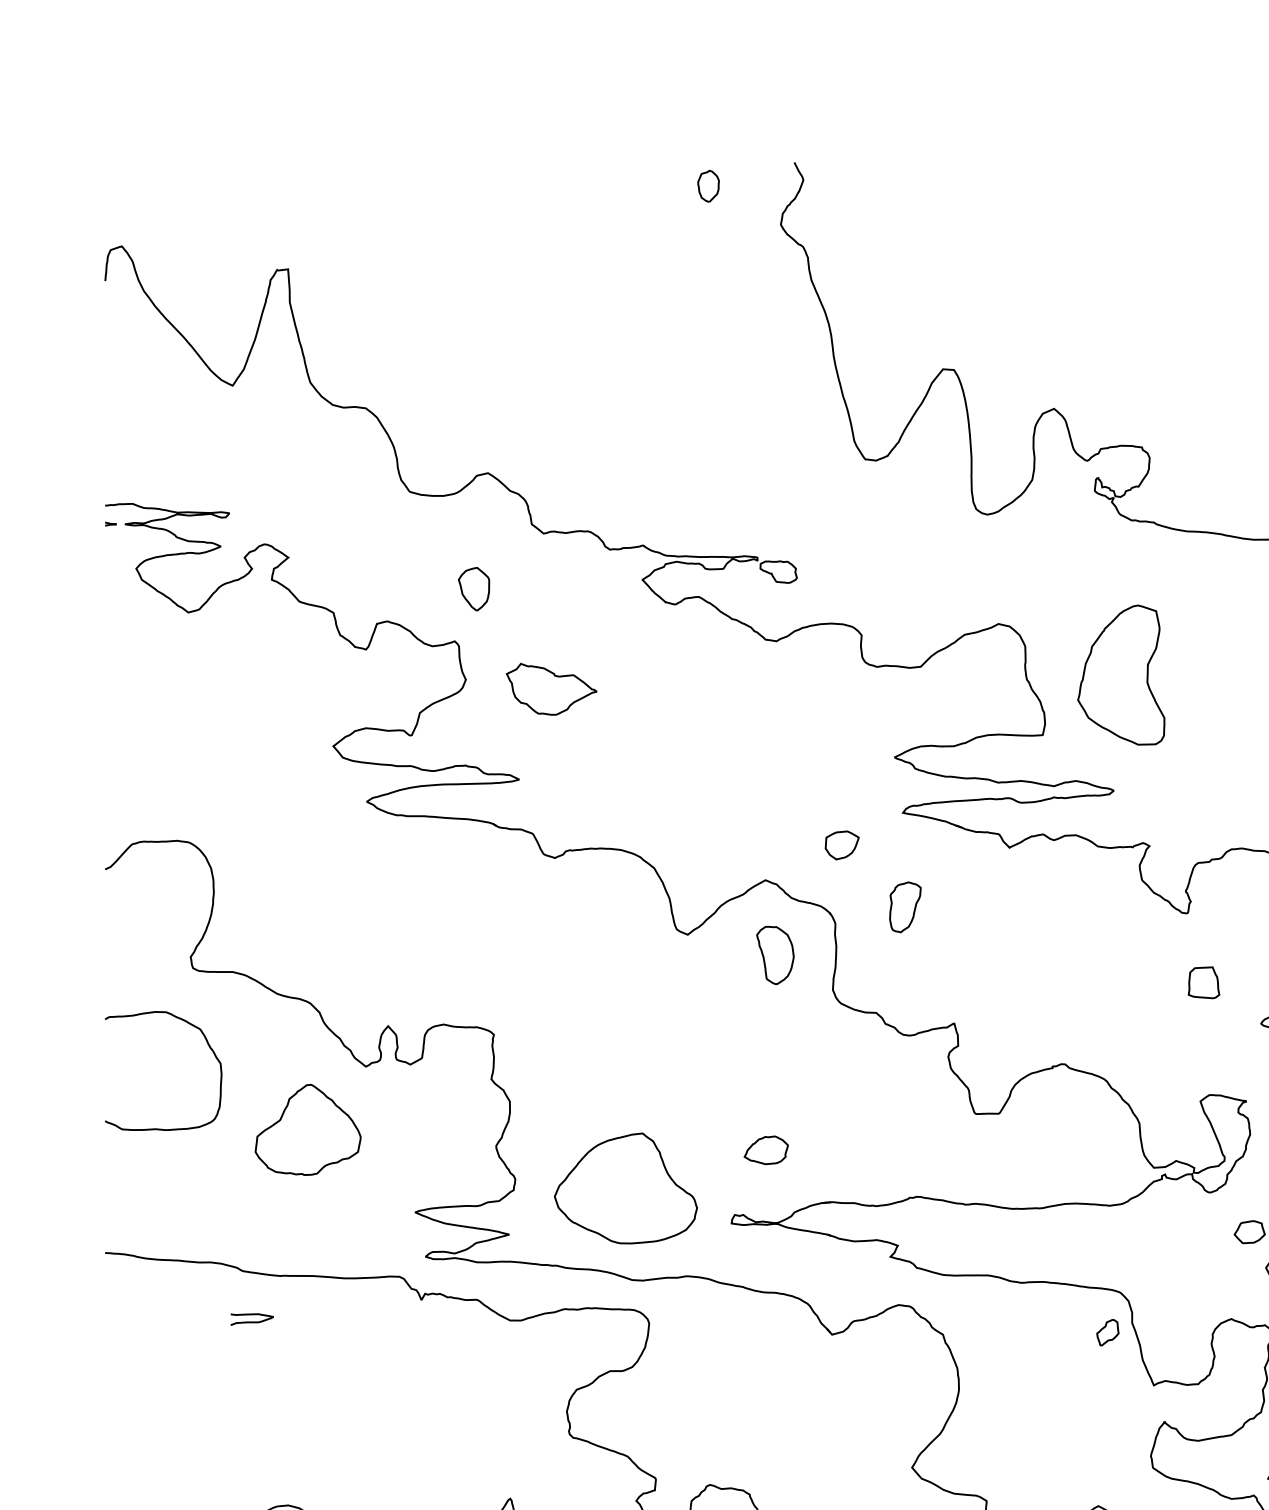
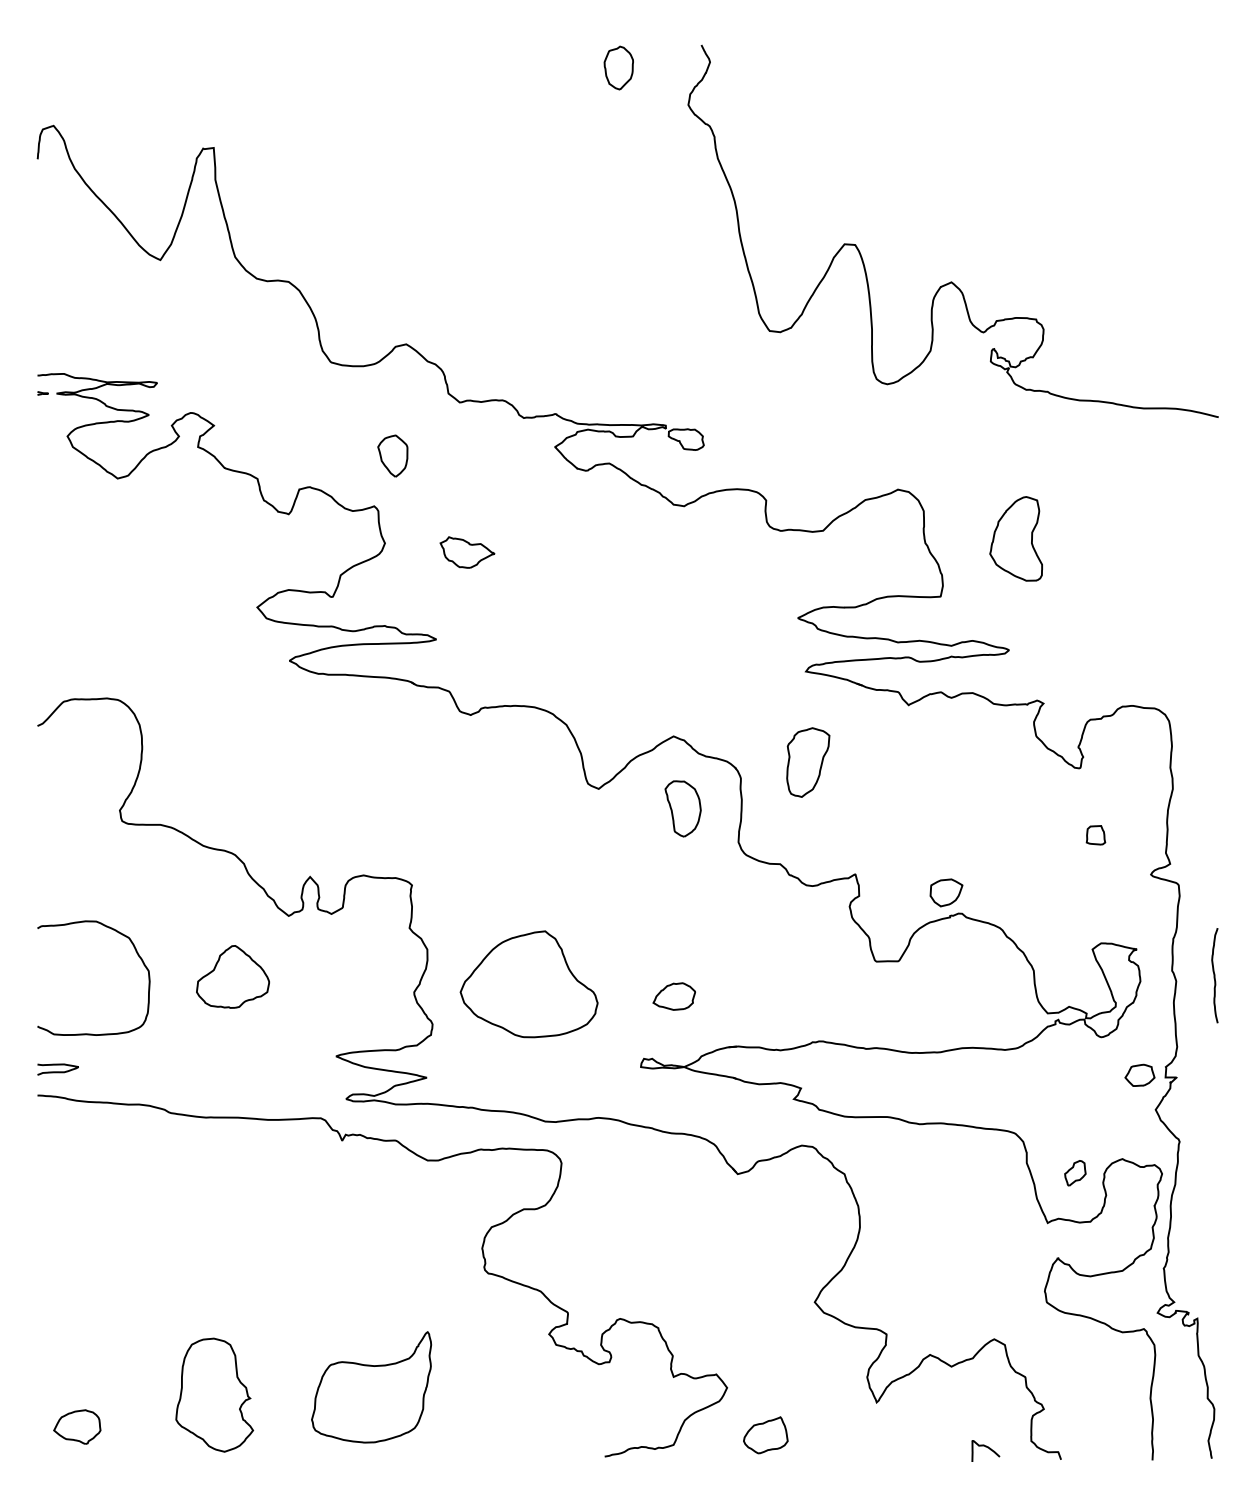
part: (708, 185) -> (618, 67), size x1.43
part: (1120, 674) -> (1015, 538), size x0.62
part: (551, 689) -> (467, 552), size x0.62
part: (842, 845) -> (946, 892), moved
part: (905, 907) -> (808, 762), size x1.43
part: (1203, 983) -> (1095, 835), size x0.62
curve: (208, 1047) -> (137, 955), moved
part: (307, 1129) -> (232, 976), size x0.71
part: (625, 1188) -> (528, 984), moved
curve: (251, 1321) -> (57, 1071), moved
part: (1108, 1332) -> (1075, 1173), moved

